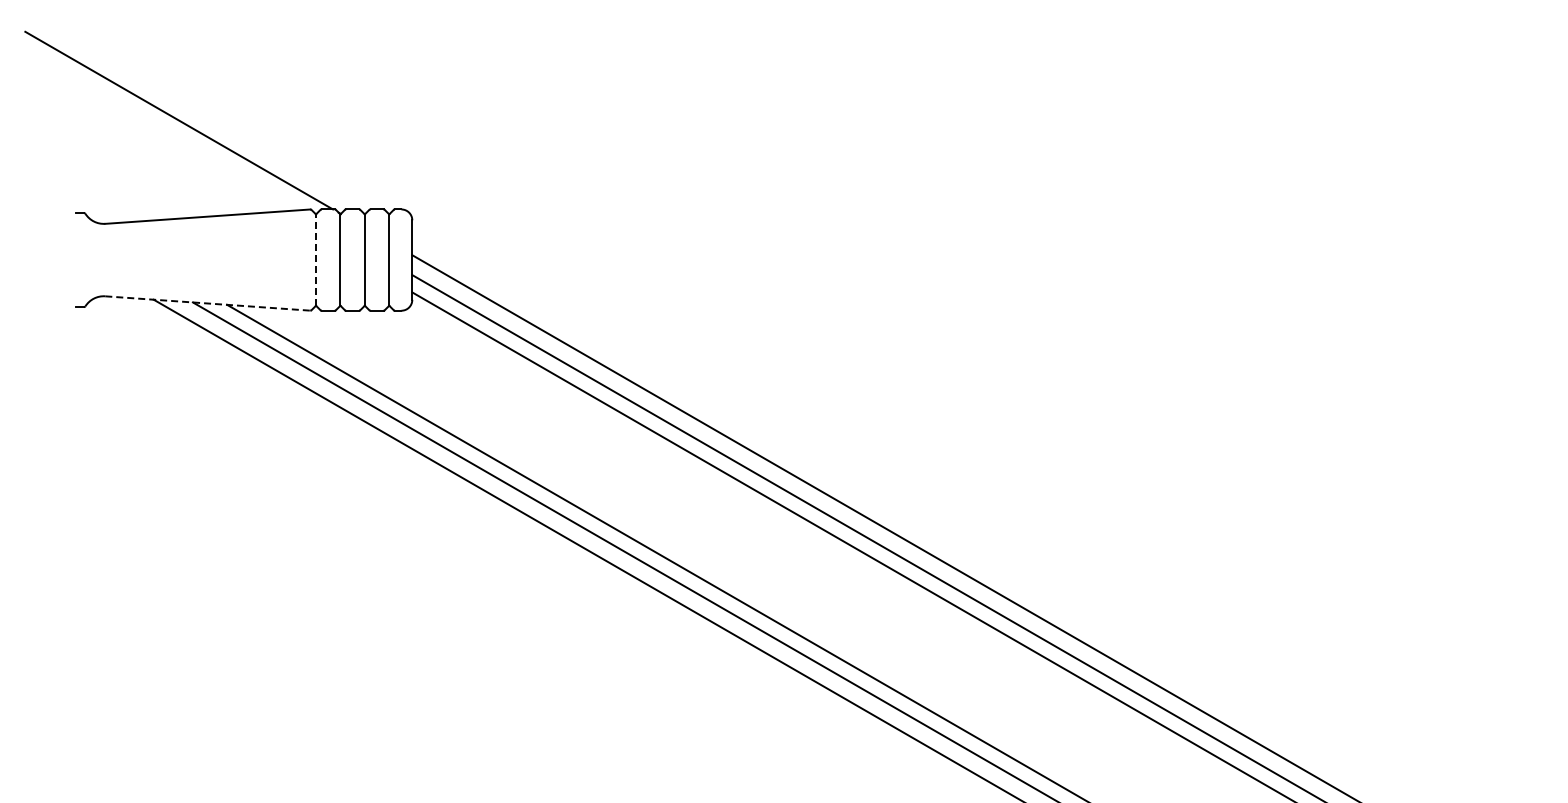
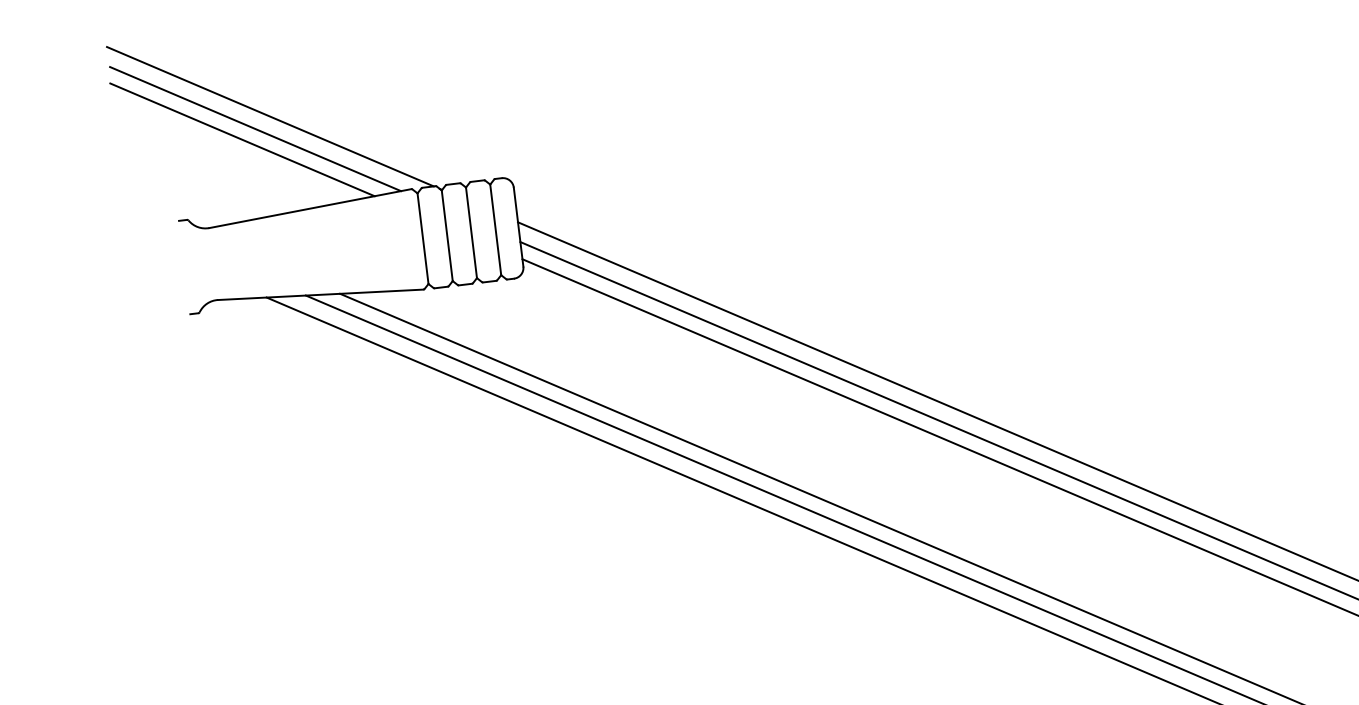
line: (162, 131) -> (255, 129), added
line: (148, 140) -> (242, 140), added
line: (316, 260) -> (423, 239), dashed -> solid
line: (207, 303) -> (320, 294), dashed -> solid

